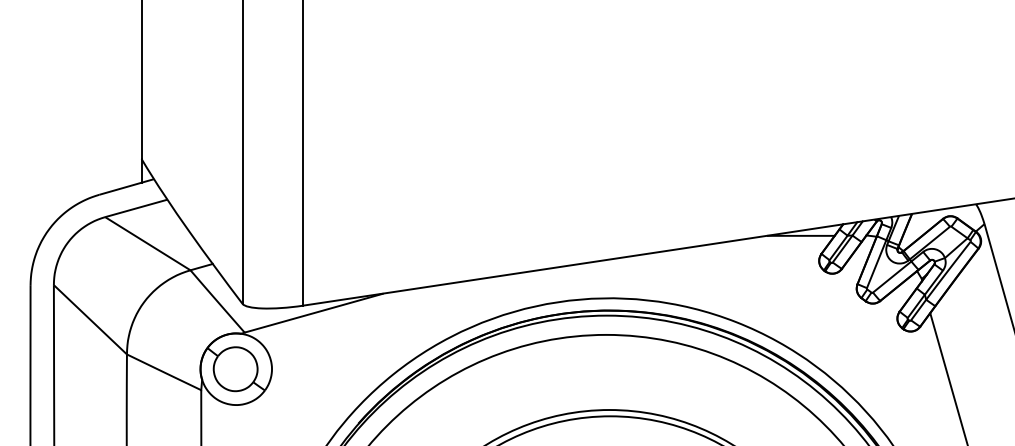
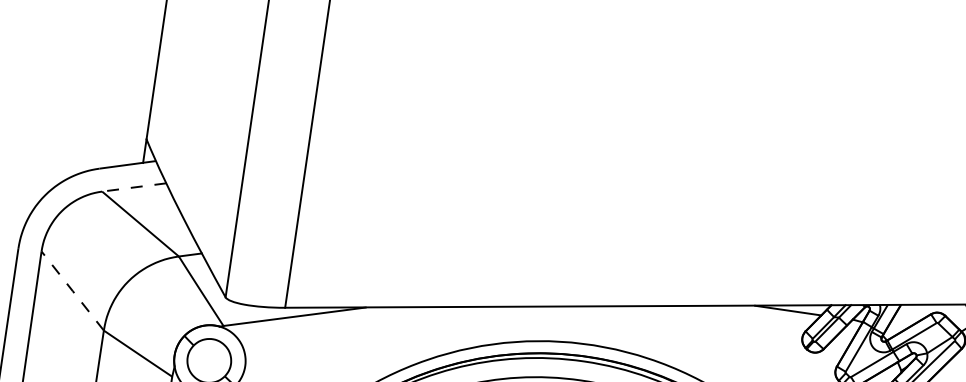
line: (136, 208) -> (134, 187), solid -> dashed
line: (90, 319) -> (72, 290), solid -> dashed

